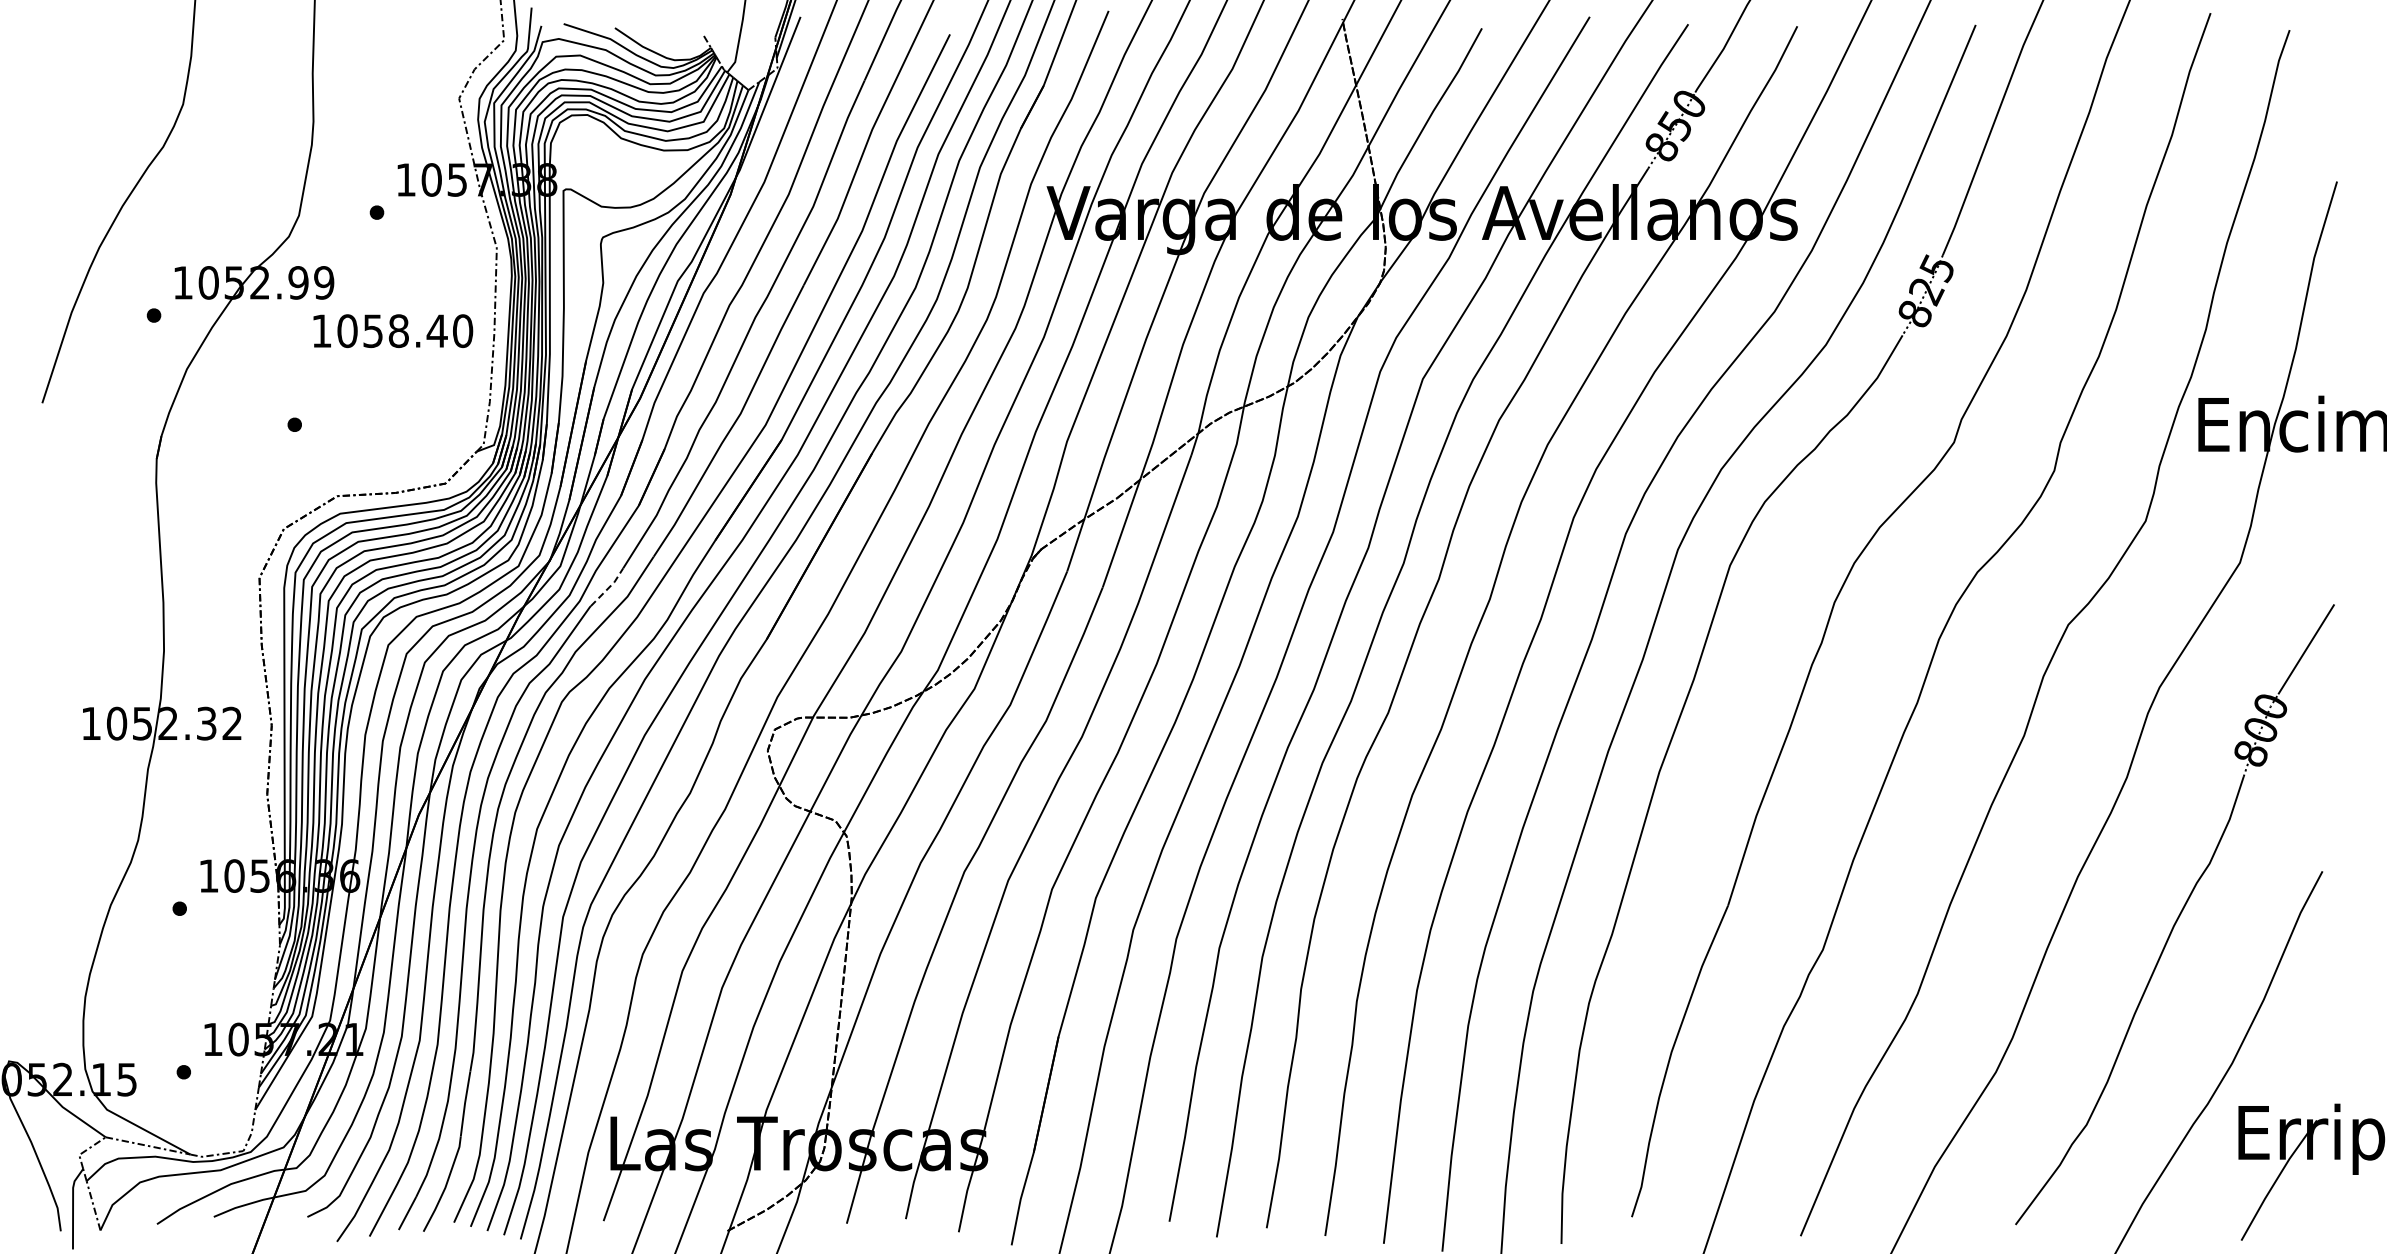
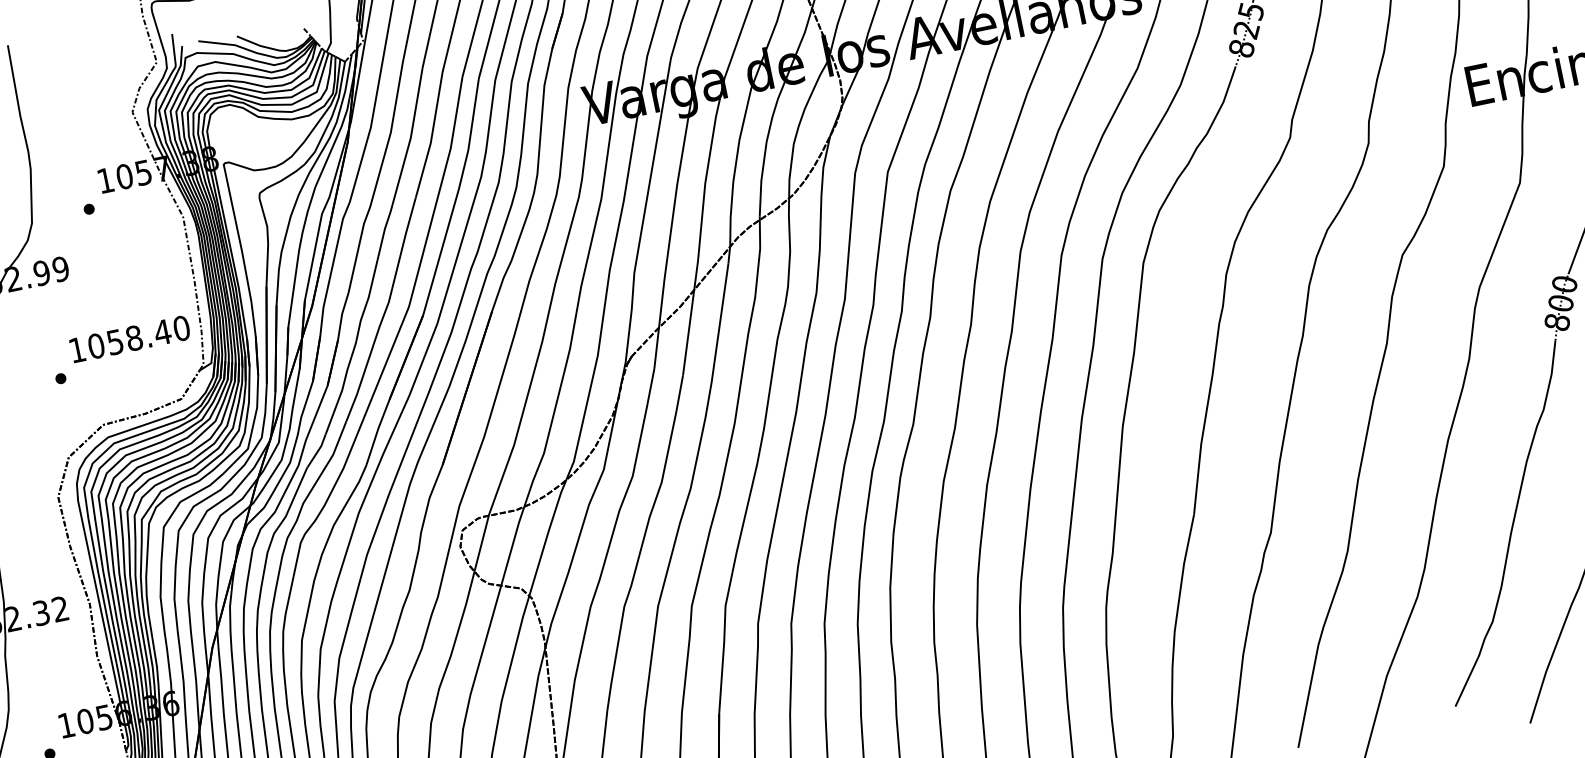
text: (393, 331) -> (130, 339), moved
line: (608, 587) -> (317, 450), dashed -> solid

